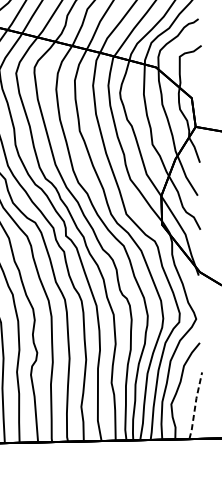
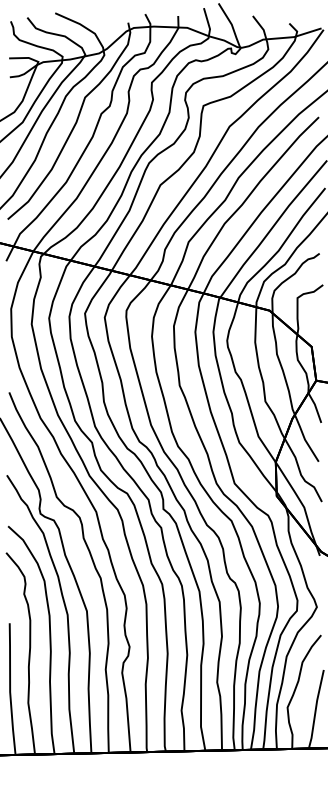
line: (195, 405) -> (315, 709), dashed -> solid

